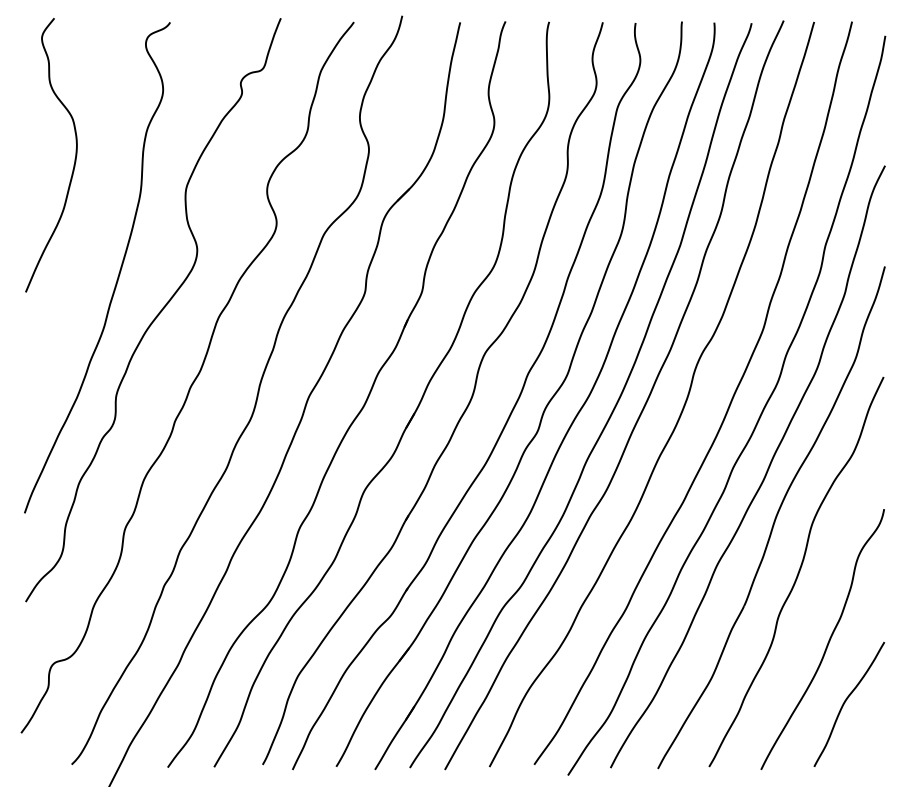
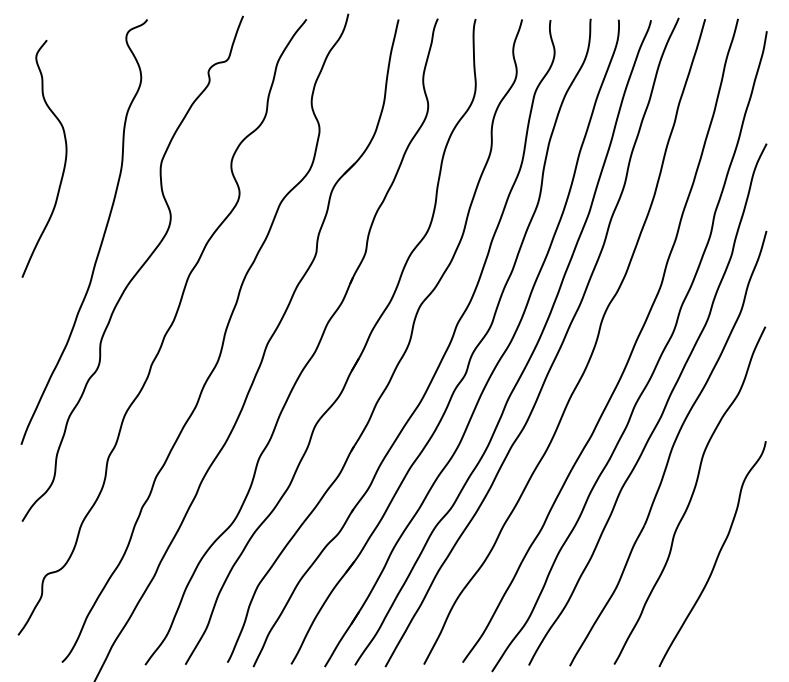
curve: (74, 158) -> (64, 161), moved
curve: (846, 701) -> (733, 607), removed

